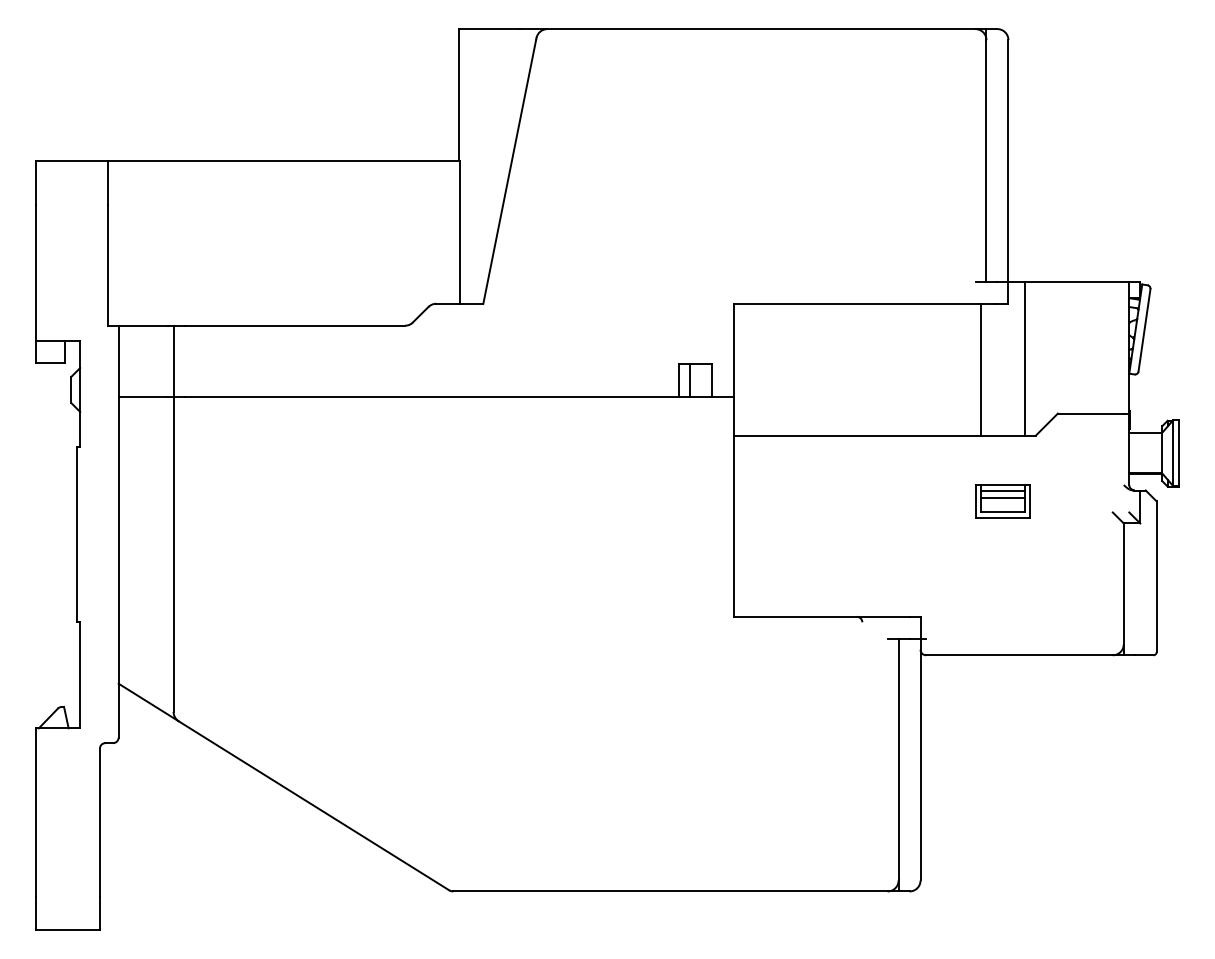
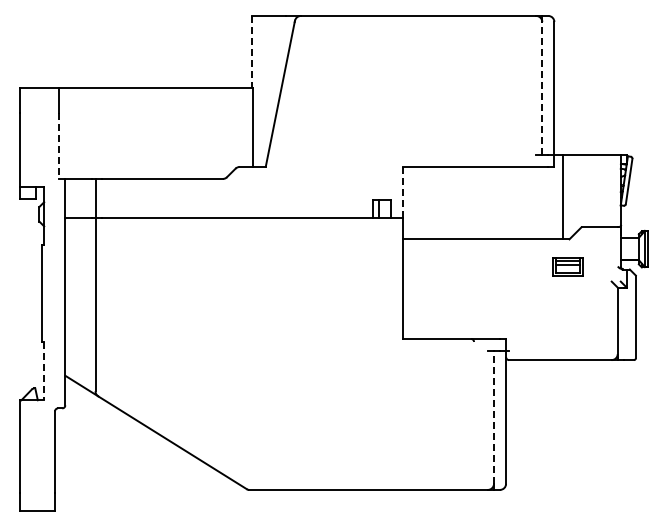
line: (459, 95) -> (252, 52), solid -> dashed
line: (986, 159) -> (542, 87), solid -> dashed
line: (108, 266) -> (59, 146), solid -> dashed
line: (733, 350) -> (403, 192), solid -> dashed
line: (981, 368) -> (539, 202), removed
part: (1001, 501) -> (567, 266), moved
line: (80, 675) -> (44, 371), solid -> dashed
line: (897, 757) -> (493, 416), solid -> dashed

